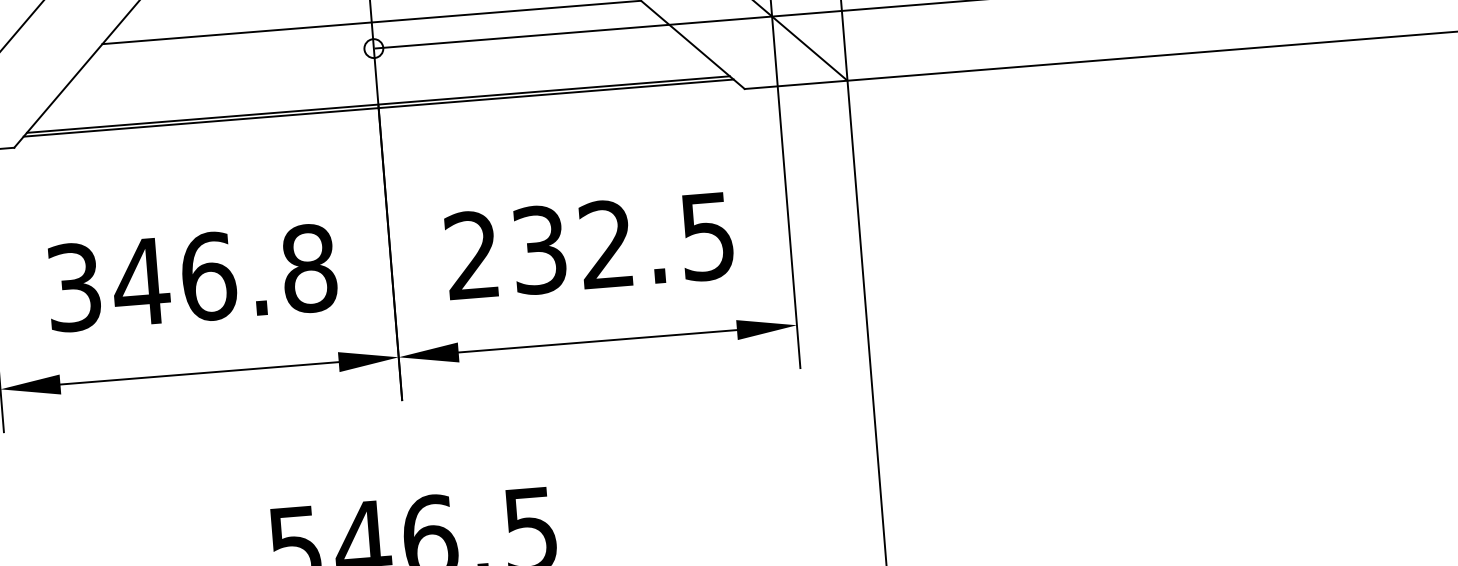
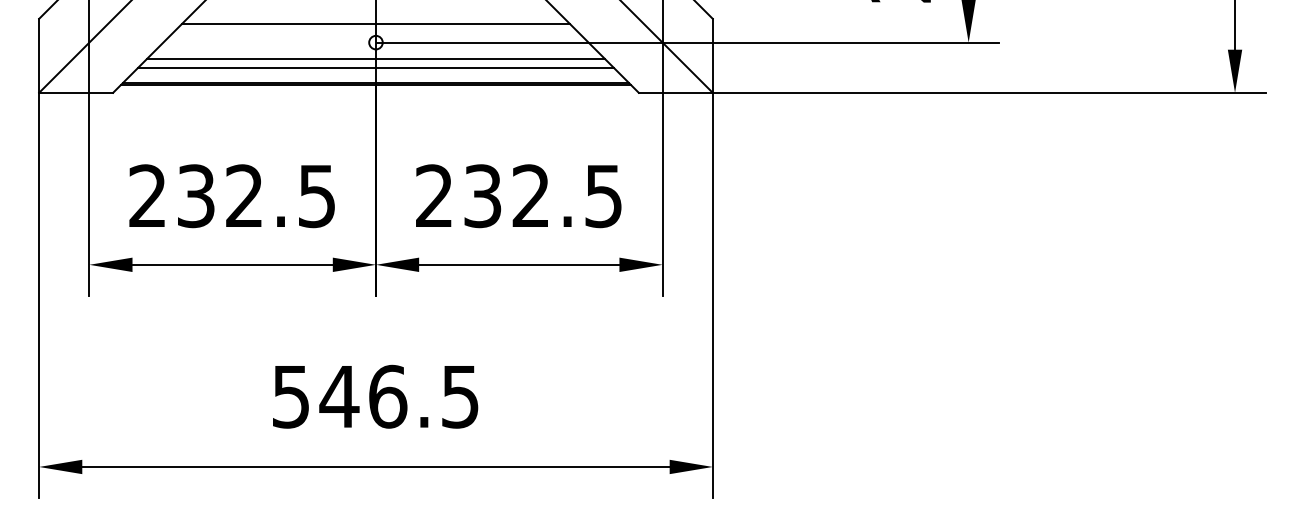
line: (374, 70) -> (375, 58), added
line: (376, 84) -> (375, 68), added
text: (191, 278) -> (232, 196), 346.8 -> 232.5

